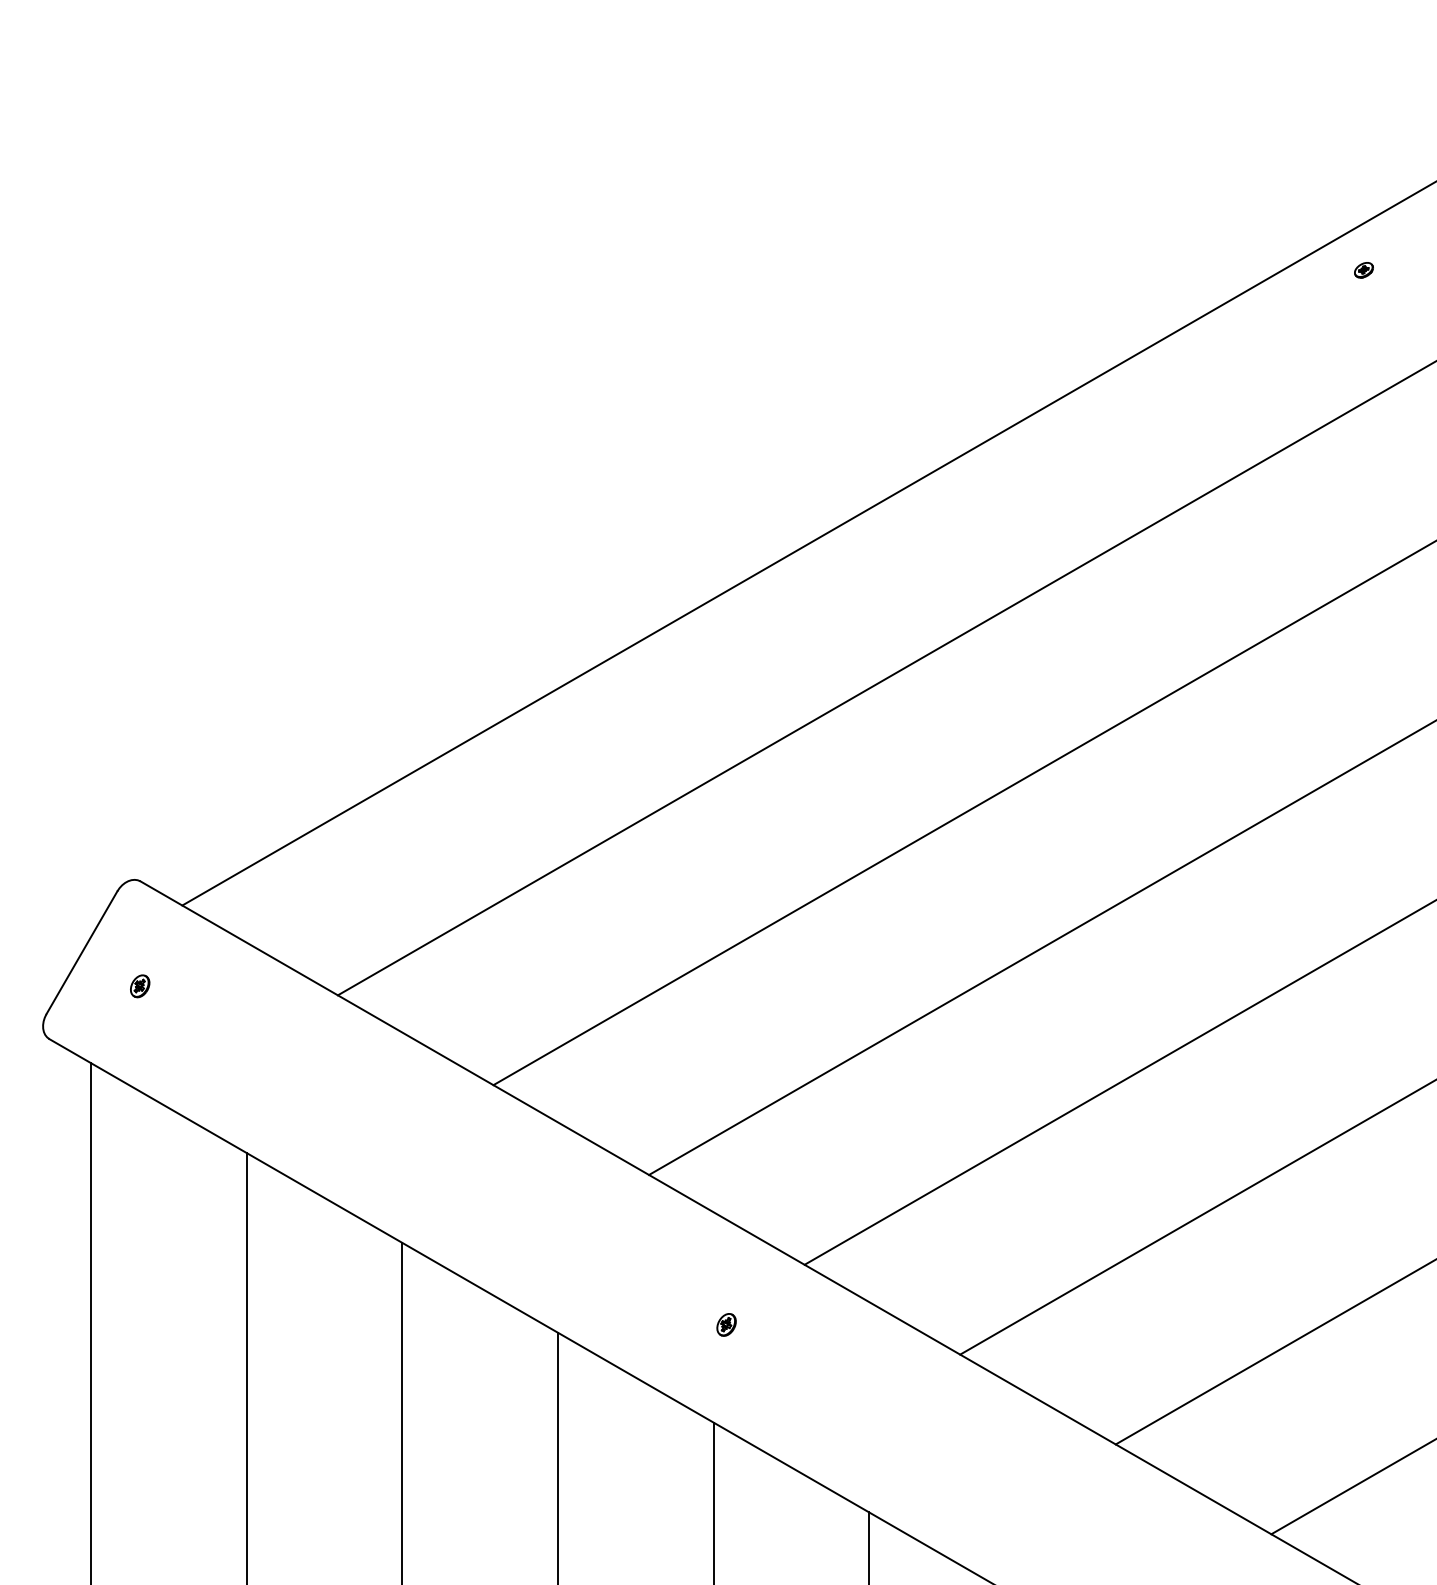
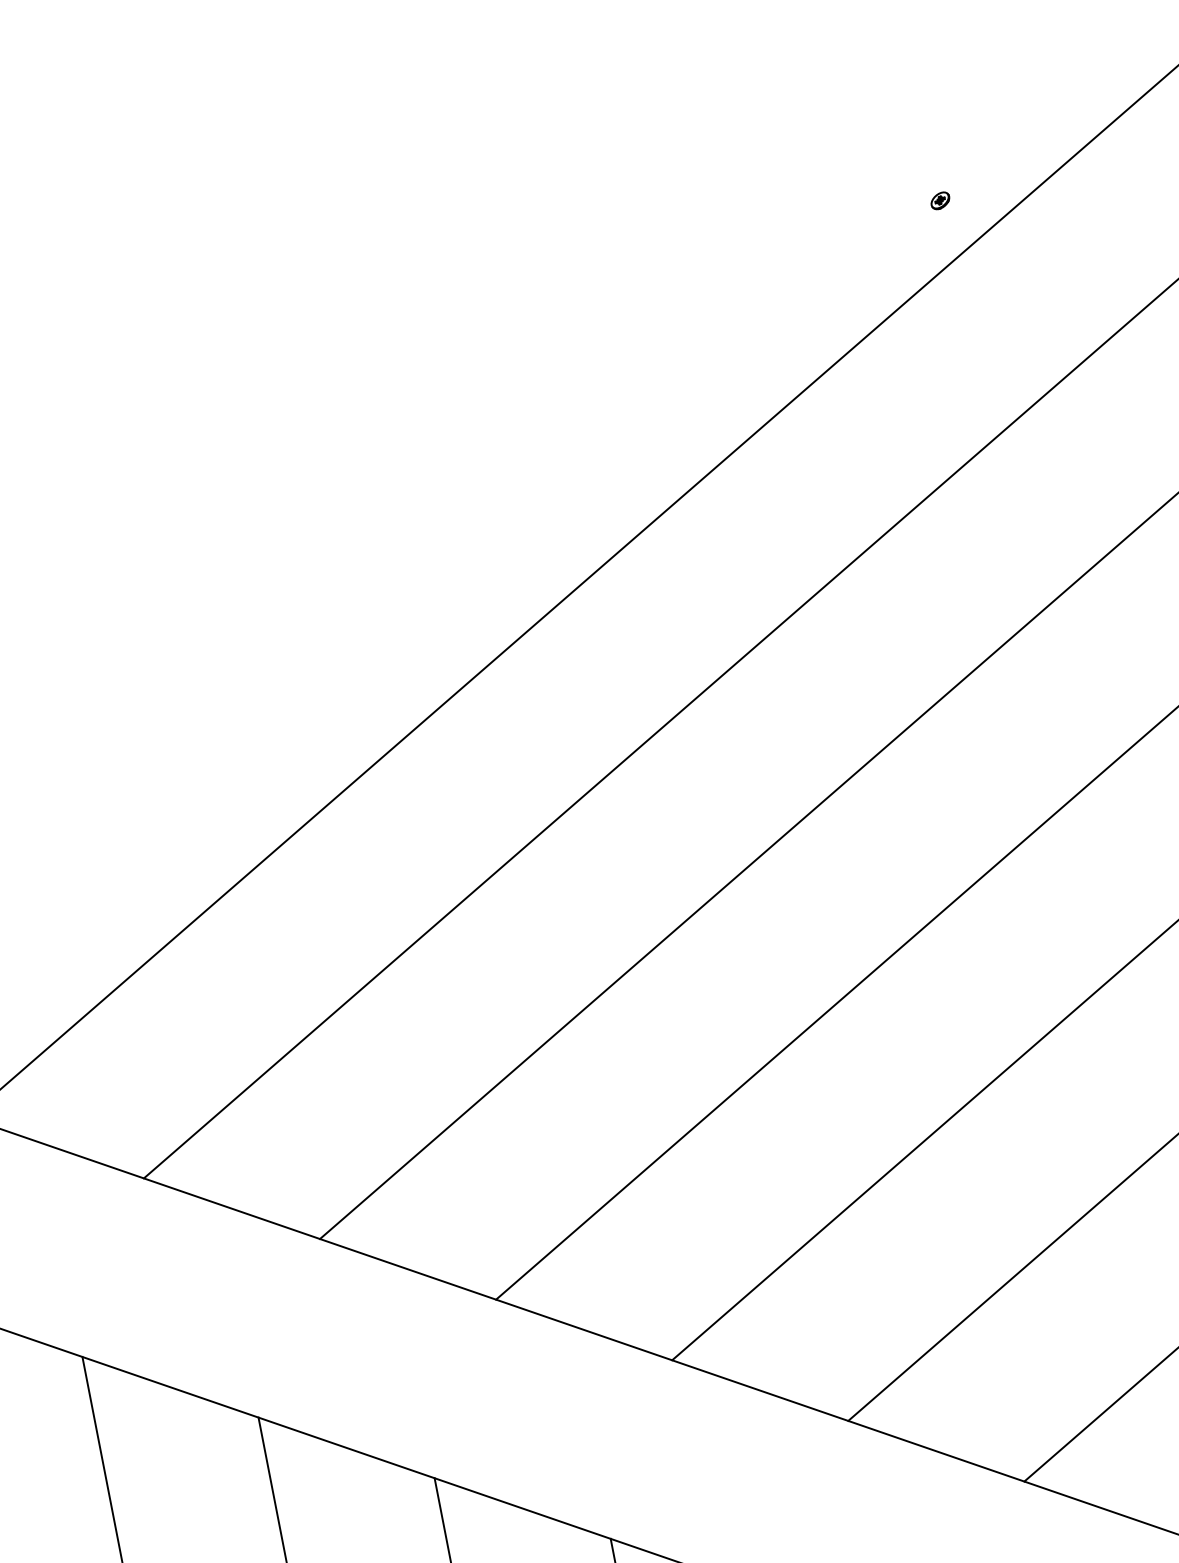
part: (1363, 270) -> (939, 201), moved
part: (726, 1324) -> (604, 1436), removed

